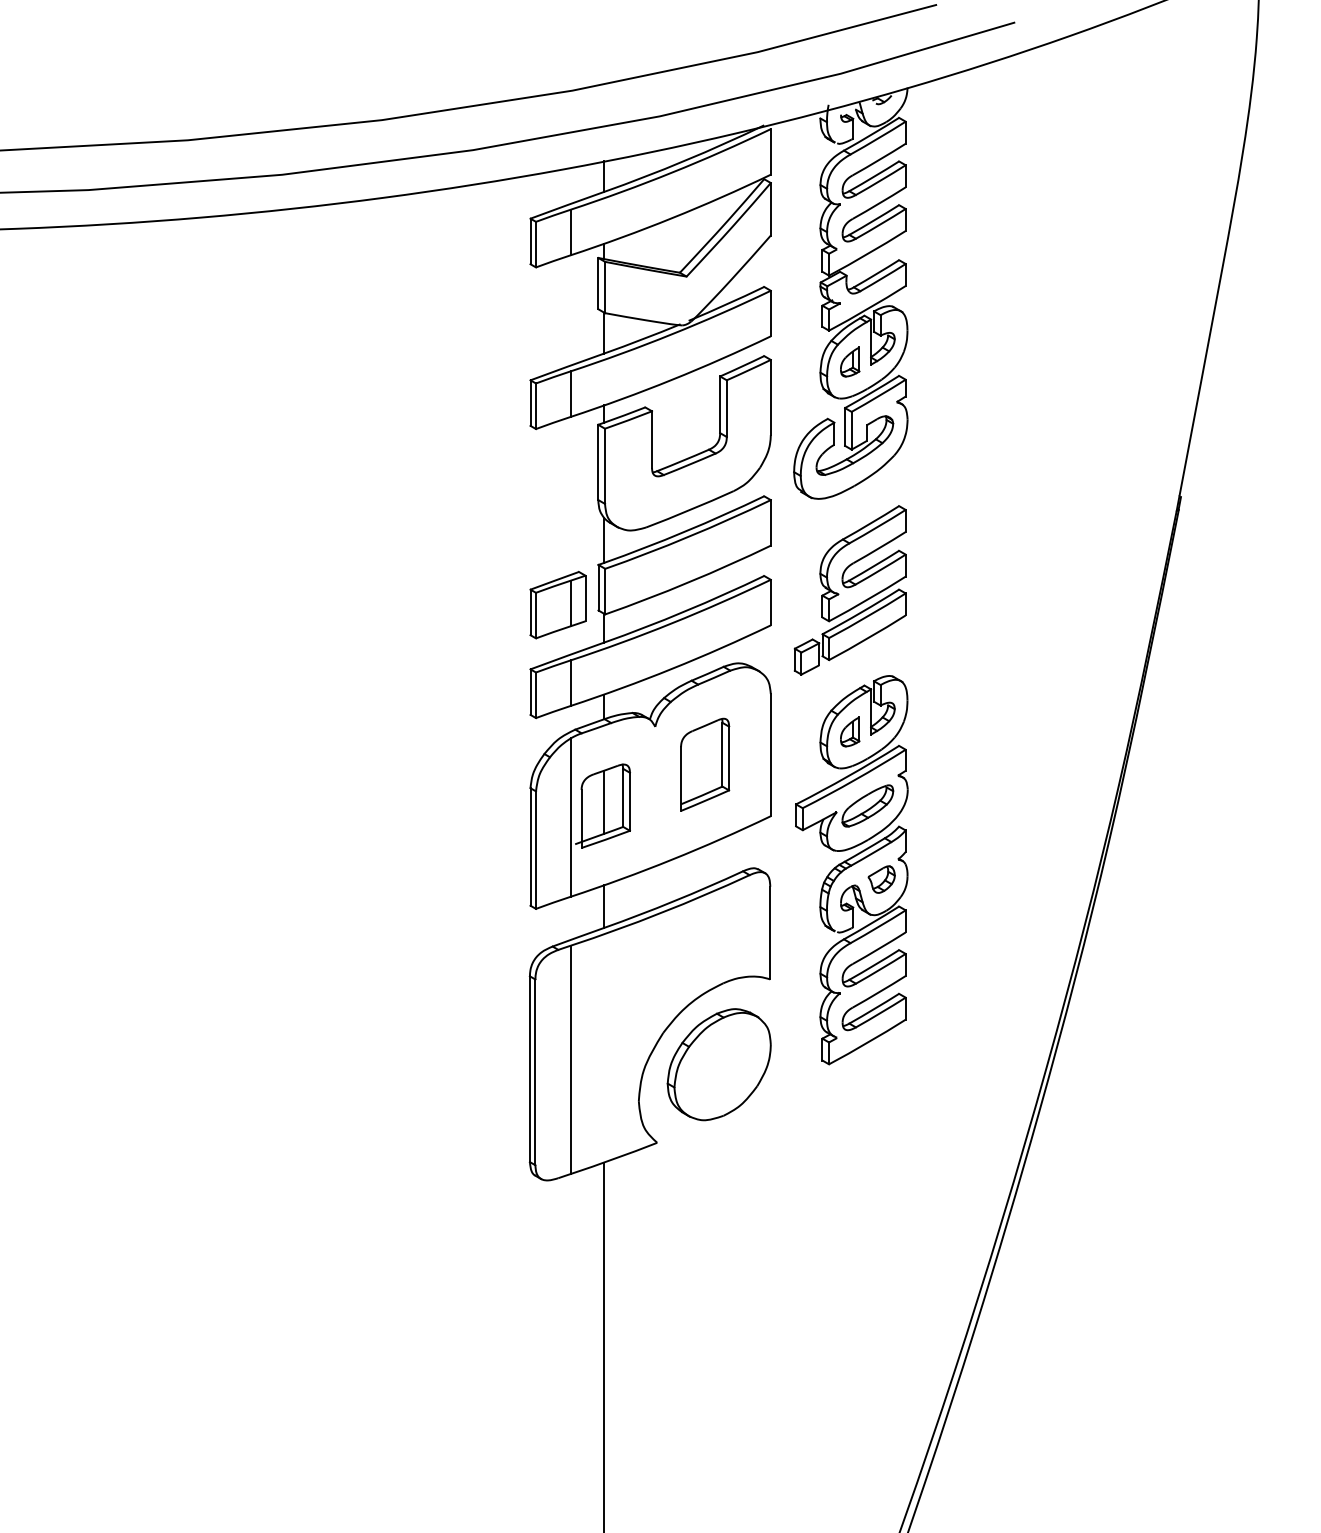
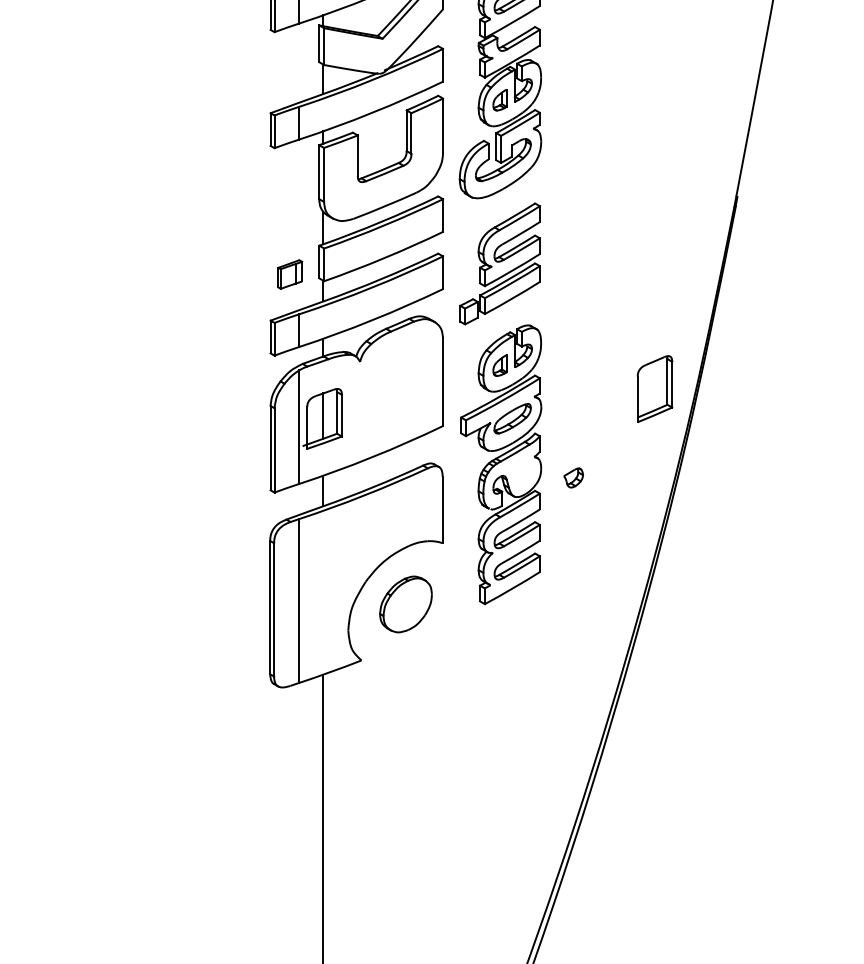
part: (557, 604) -> (289, 274), size x0.6
part: (705, 764) -> (655, 388), moved
part: (881, 879) -> (573, 477), moved
part: (718, 1064) -> (405, 604), size x0.7

